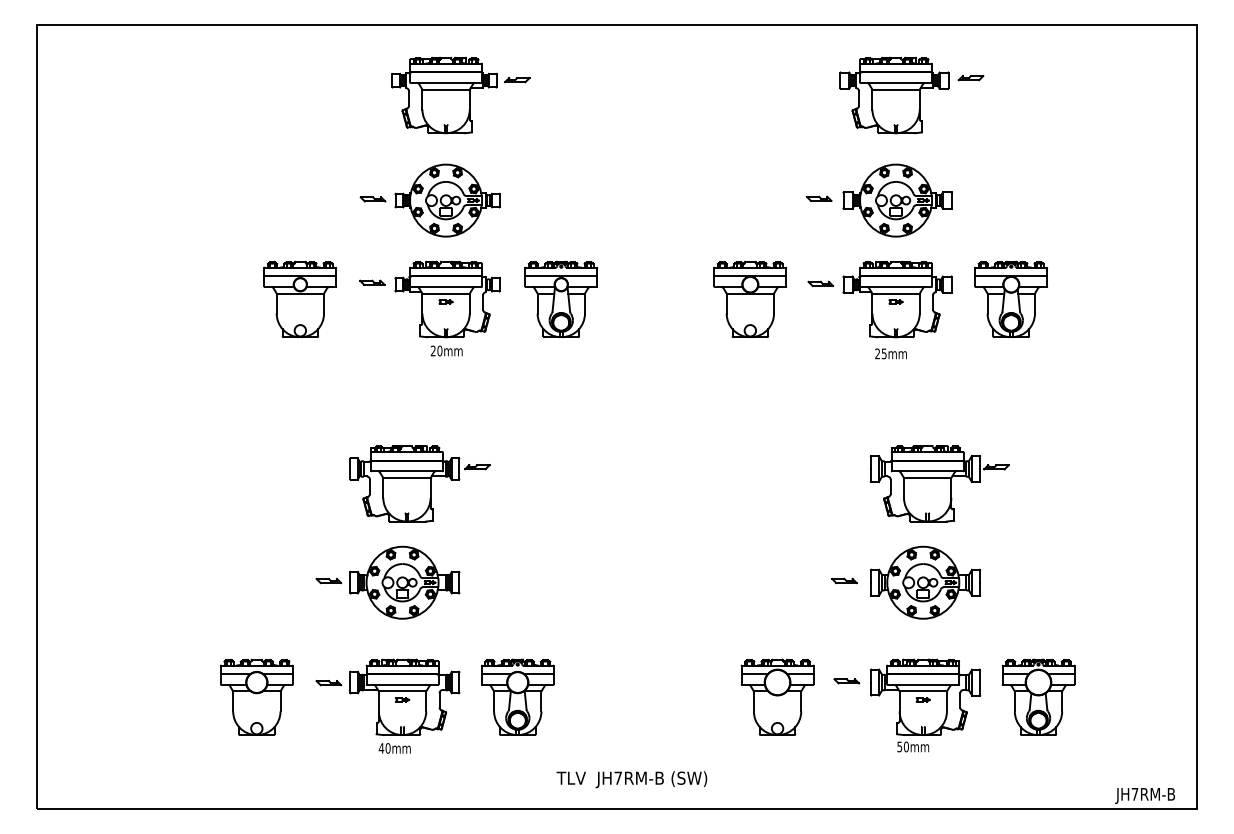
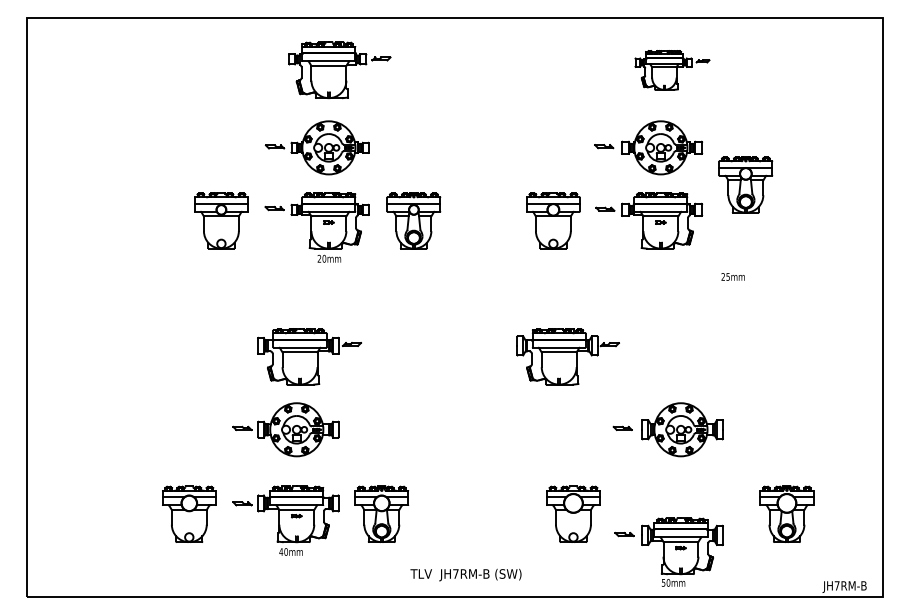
part: (911, 95) -> (672, 70), size x0.7
part: (1010, 299) -> (745, 184), moved
text: (890, 353) -> (732, 276), moved
part: (938, 483) -> (567, 356), moved
part: (1037, 696) -> (786, 513), moved
part: (906, 704) -> (668, 551), moved

